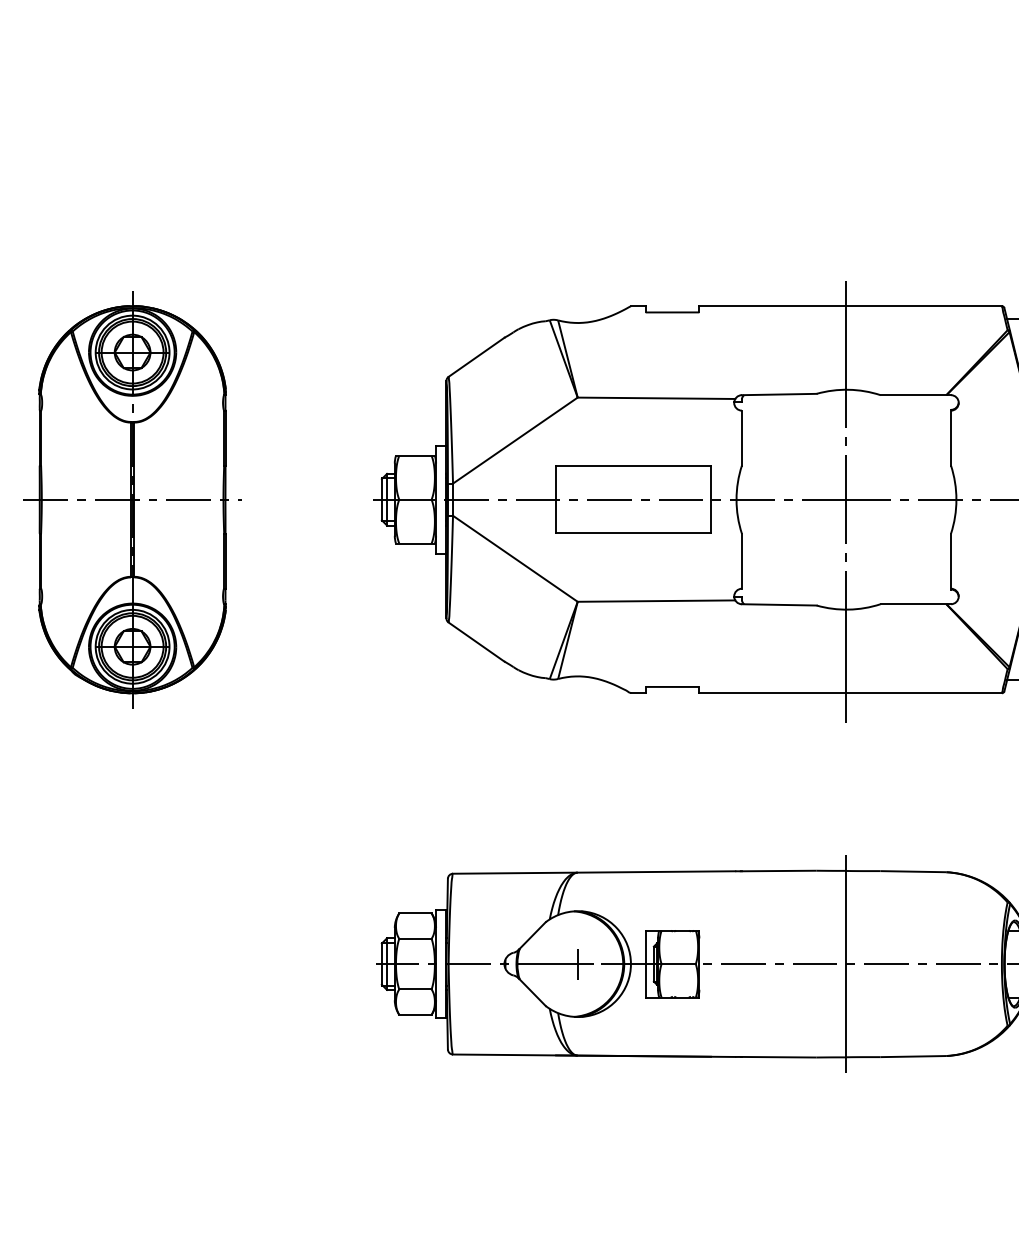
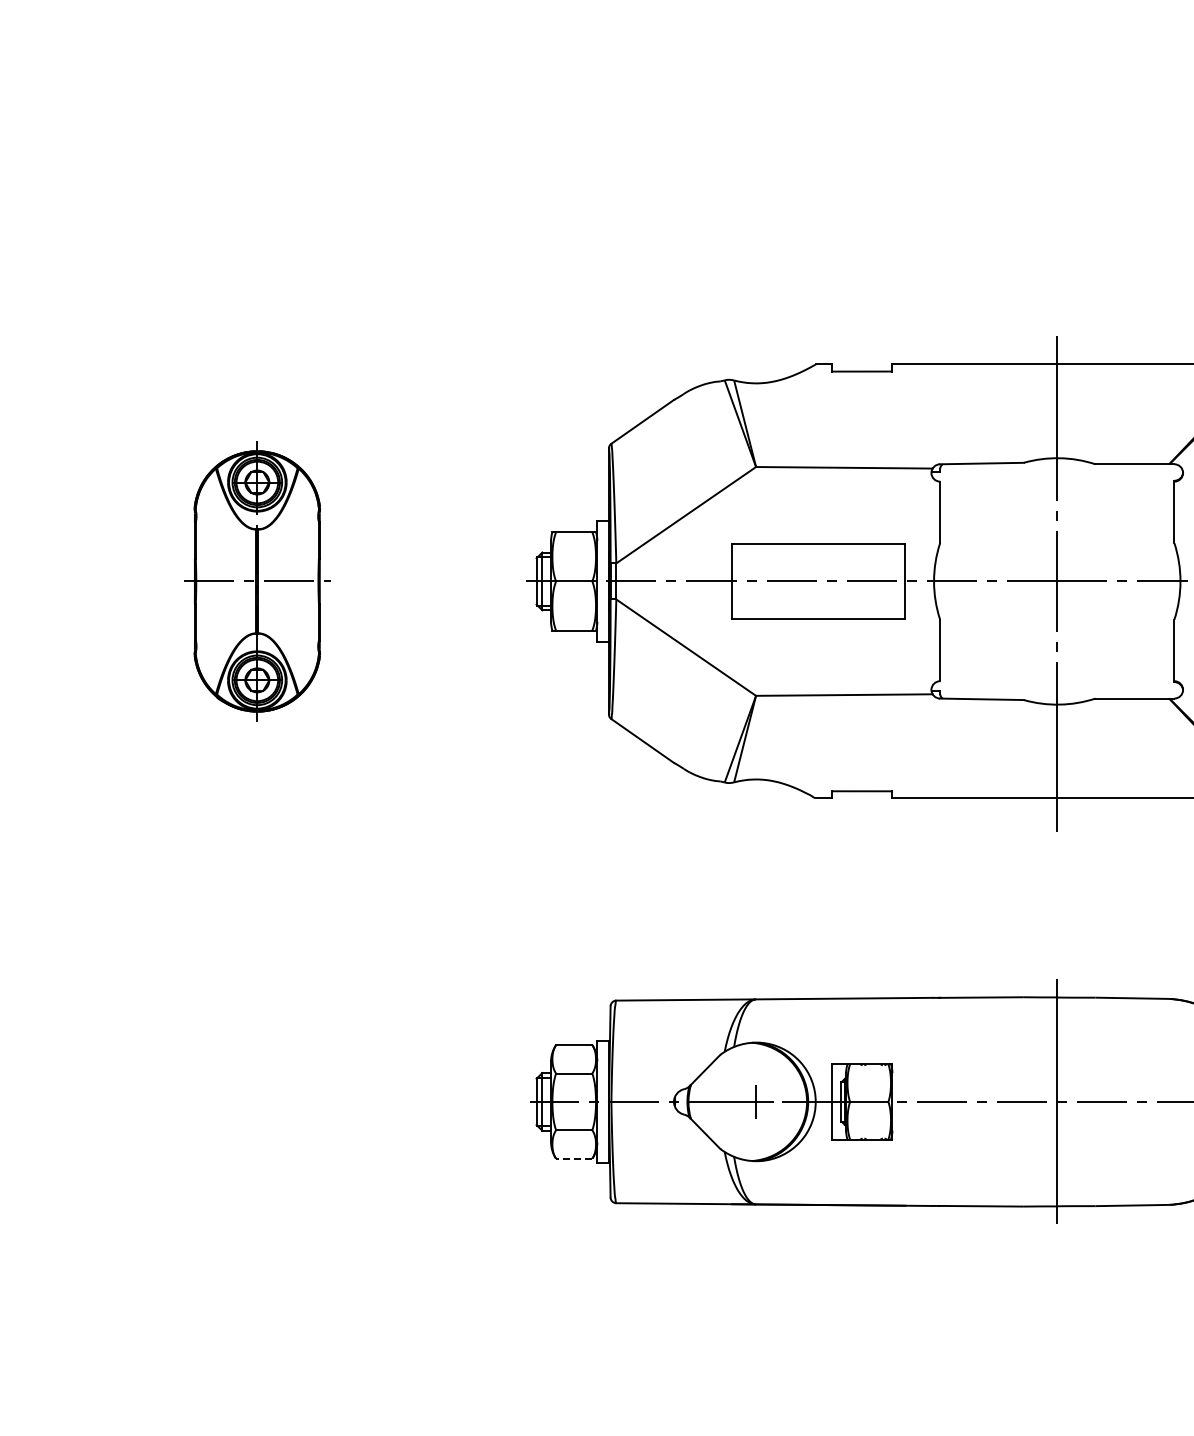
part: (132, 499) -> (257, 581), size x0.6
line: (414, 1014) -> (573, 1158), solid -> dashed

